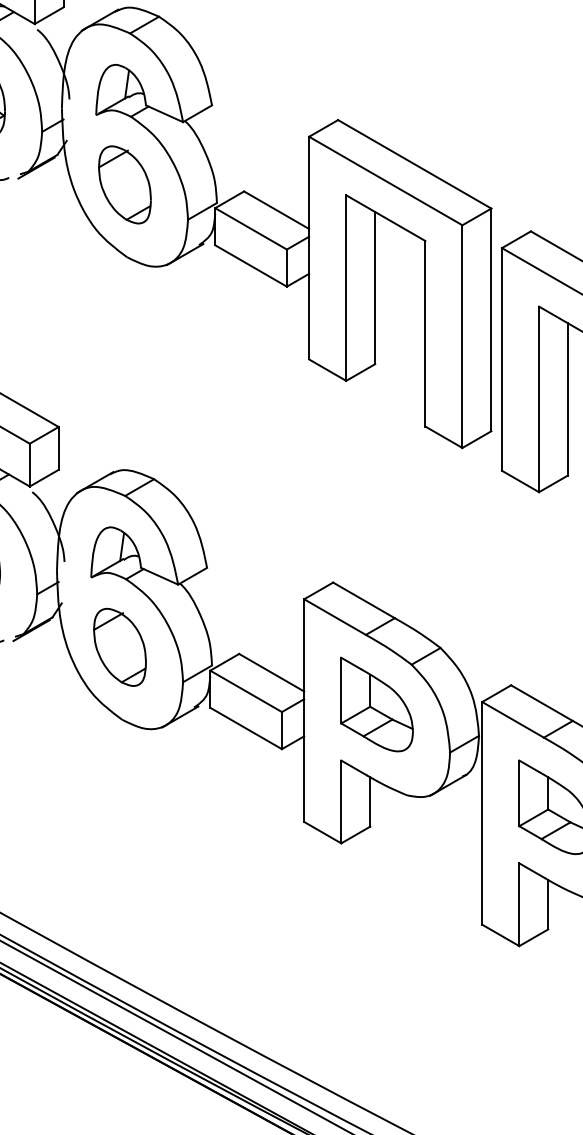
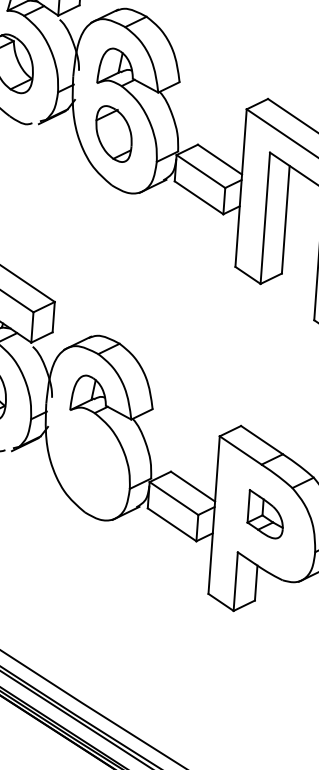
part: (119, 646) -> (86, 460), removed
part: (376, 704) -> (265, 514), size x0.7

